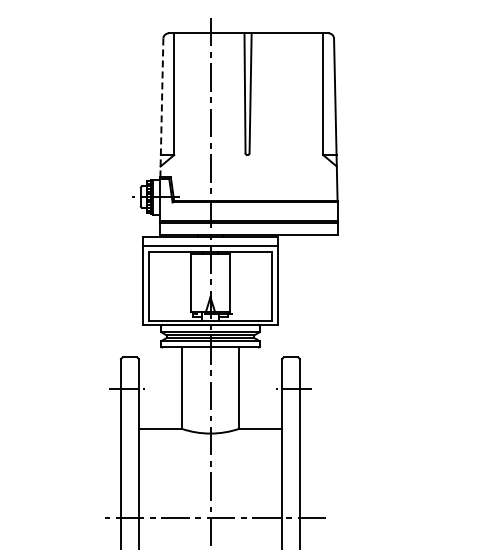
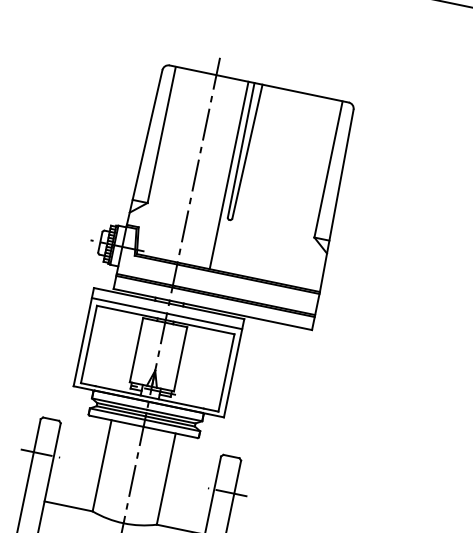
line: (161, 107) -> (144, 146), dashed -> solid
line: (239, 116) -> (229, 174), added

